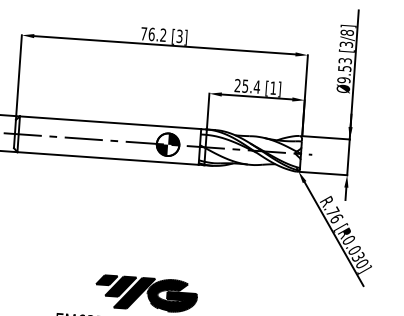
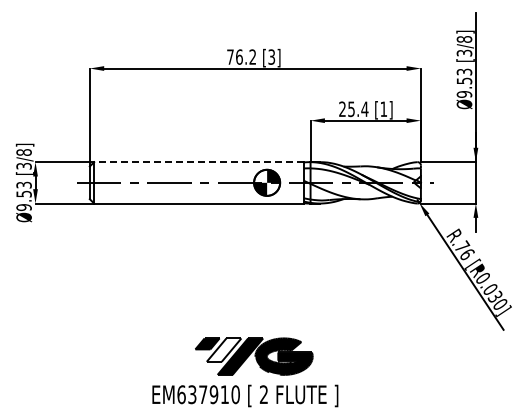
line: (110, 123) -> (199, 162), solid -> dashed
fill: (120, 286) -> (223, 349), removed

